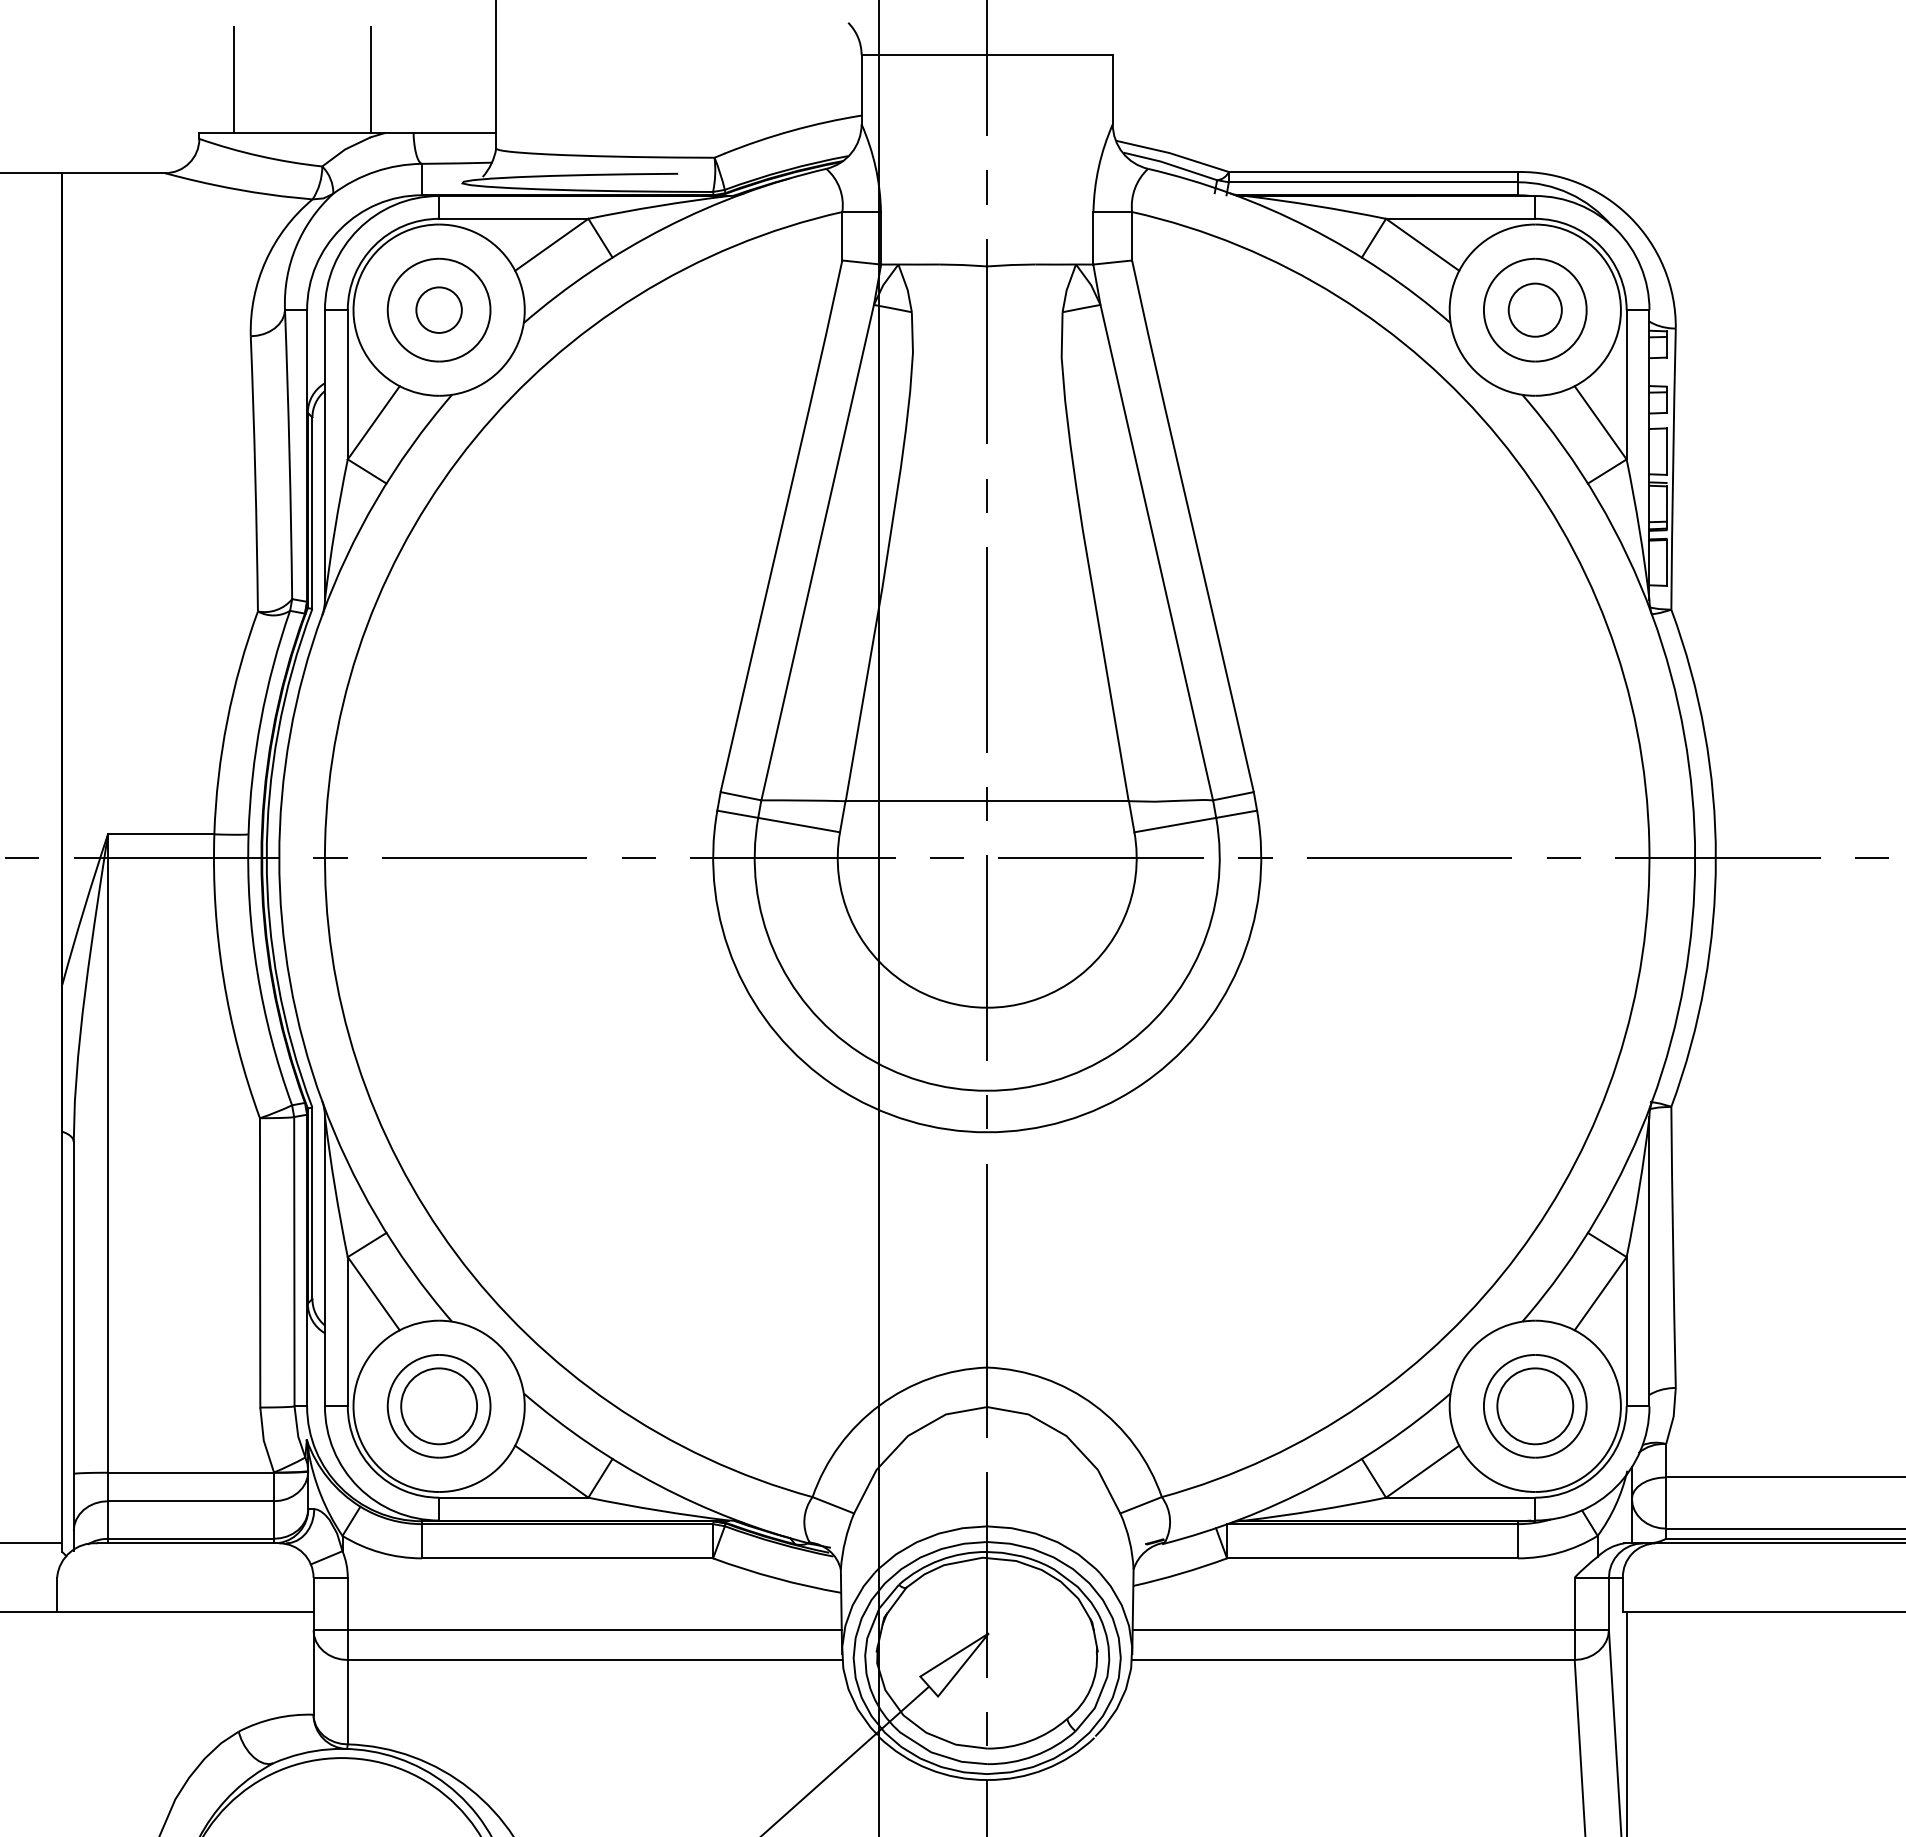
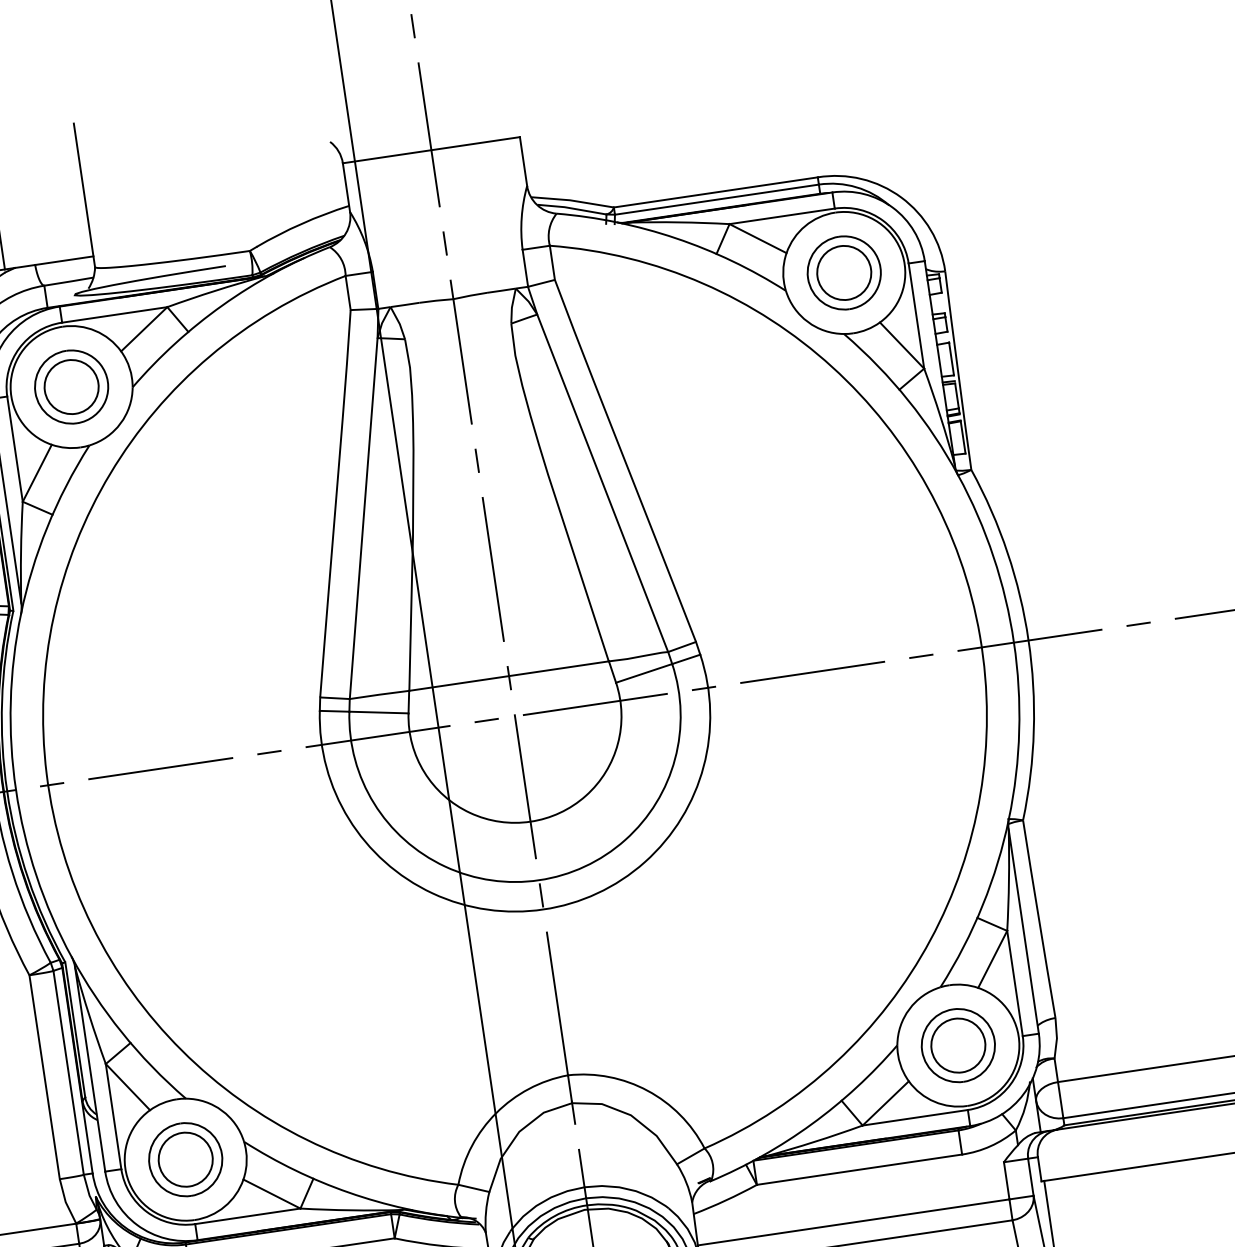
circle: (439, 310) -> (71, 387), size x1.67
circle: (1535, 310) -> (844, 273), size x1.43

